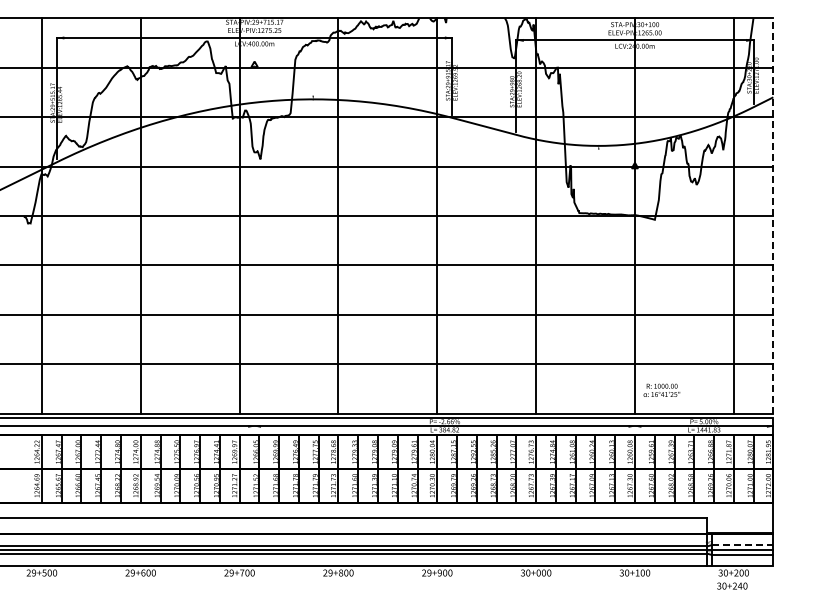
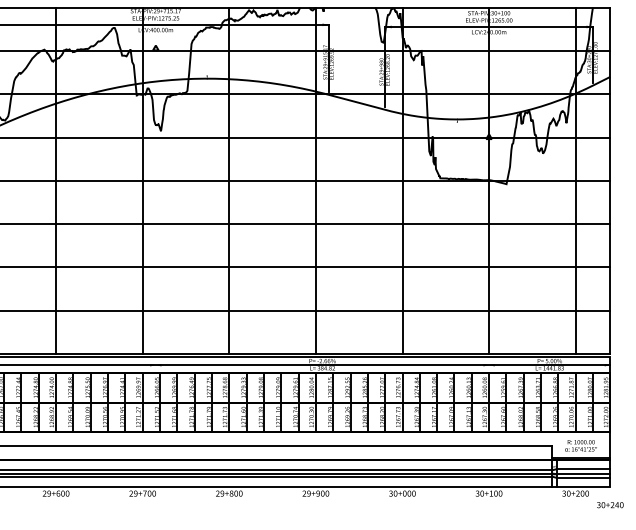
line: (773, 215) -> (610, 180), dashed -> solid
text: (661, 389) -> (580, 445), moved
line: (742, 545) -> (583, 469), dashed -> solid
text: (732, 585) -> (610, 504), moved

